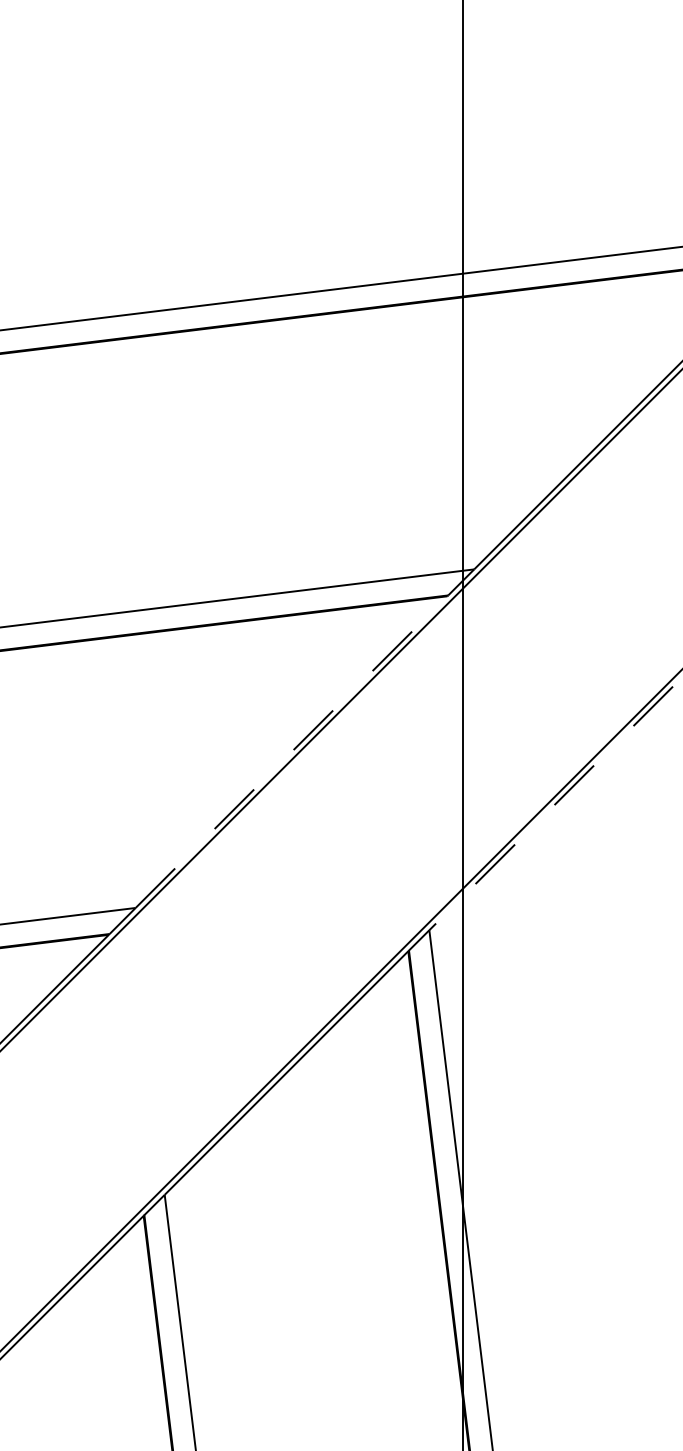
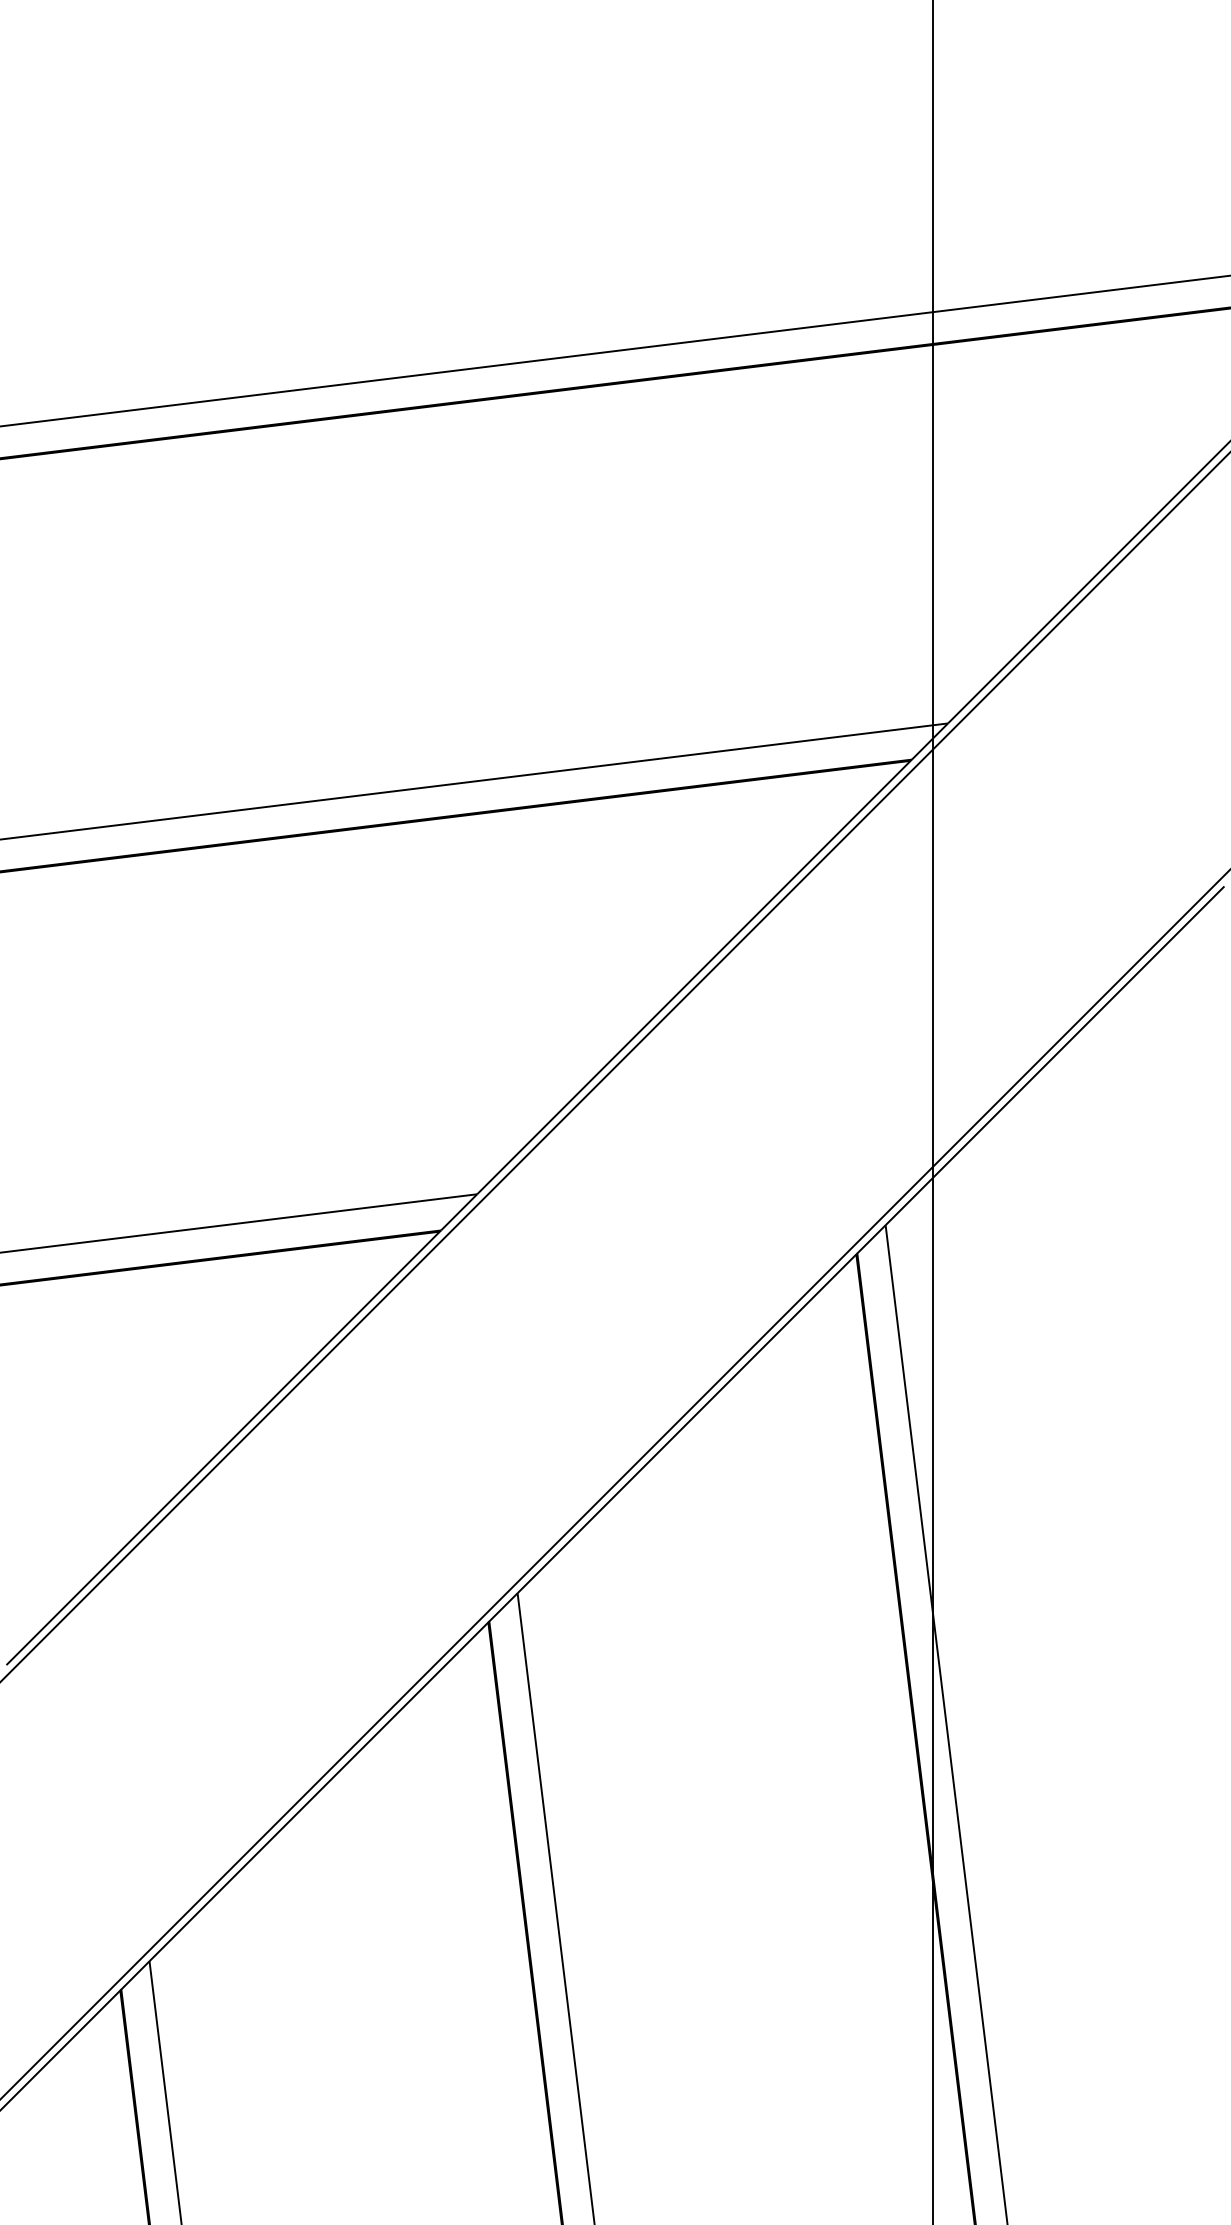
line: (291, 752) -> (694, 977), dashed -> solid
line: (551, 808) -> (1055, 1055), dashed -> solid

